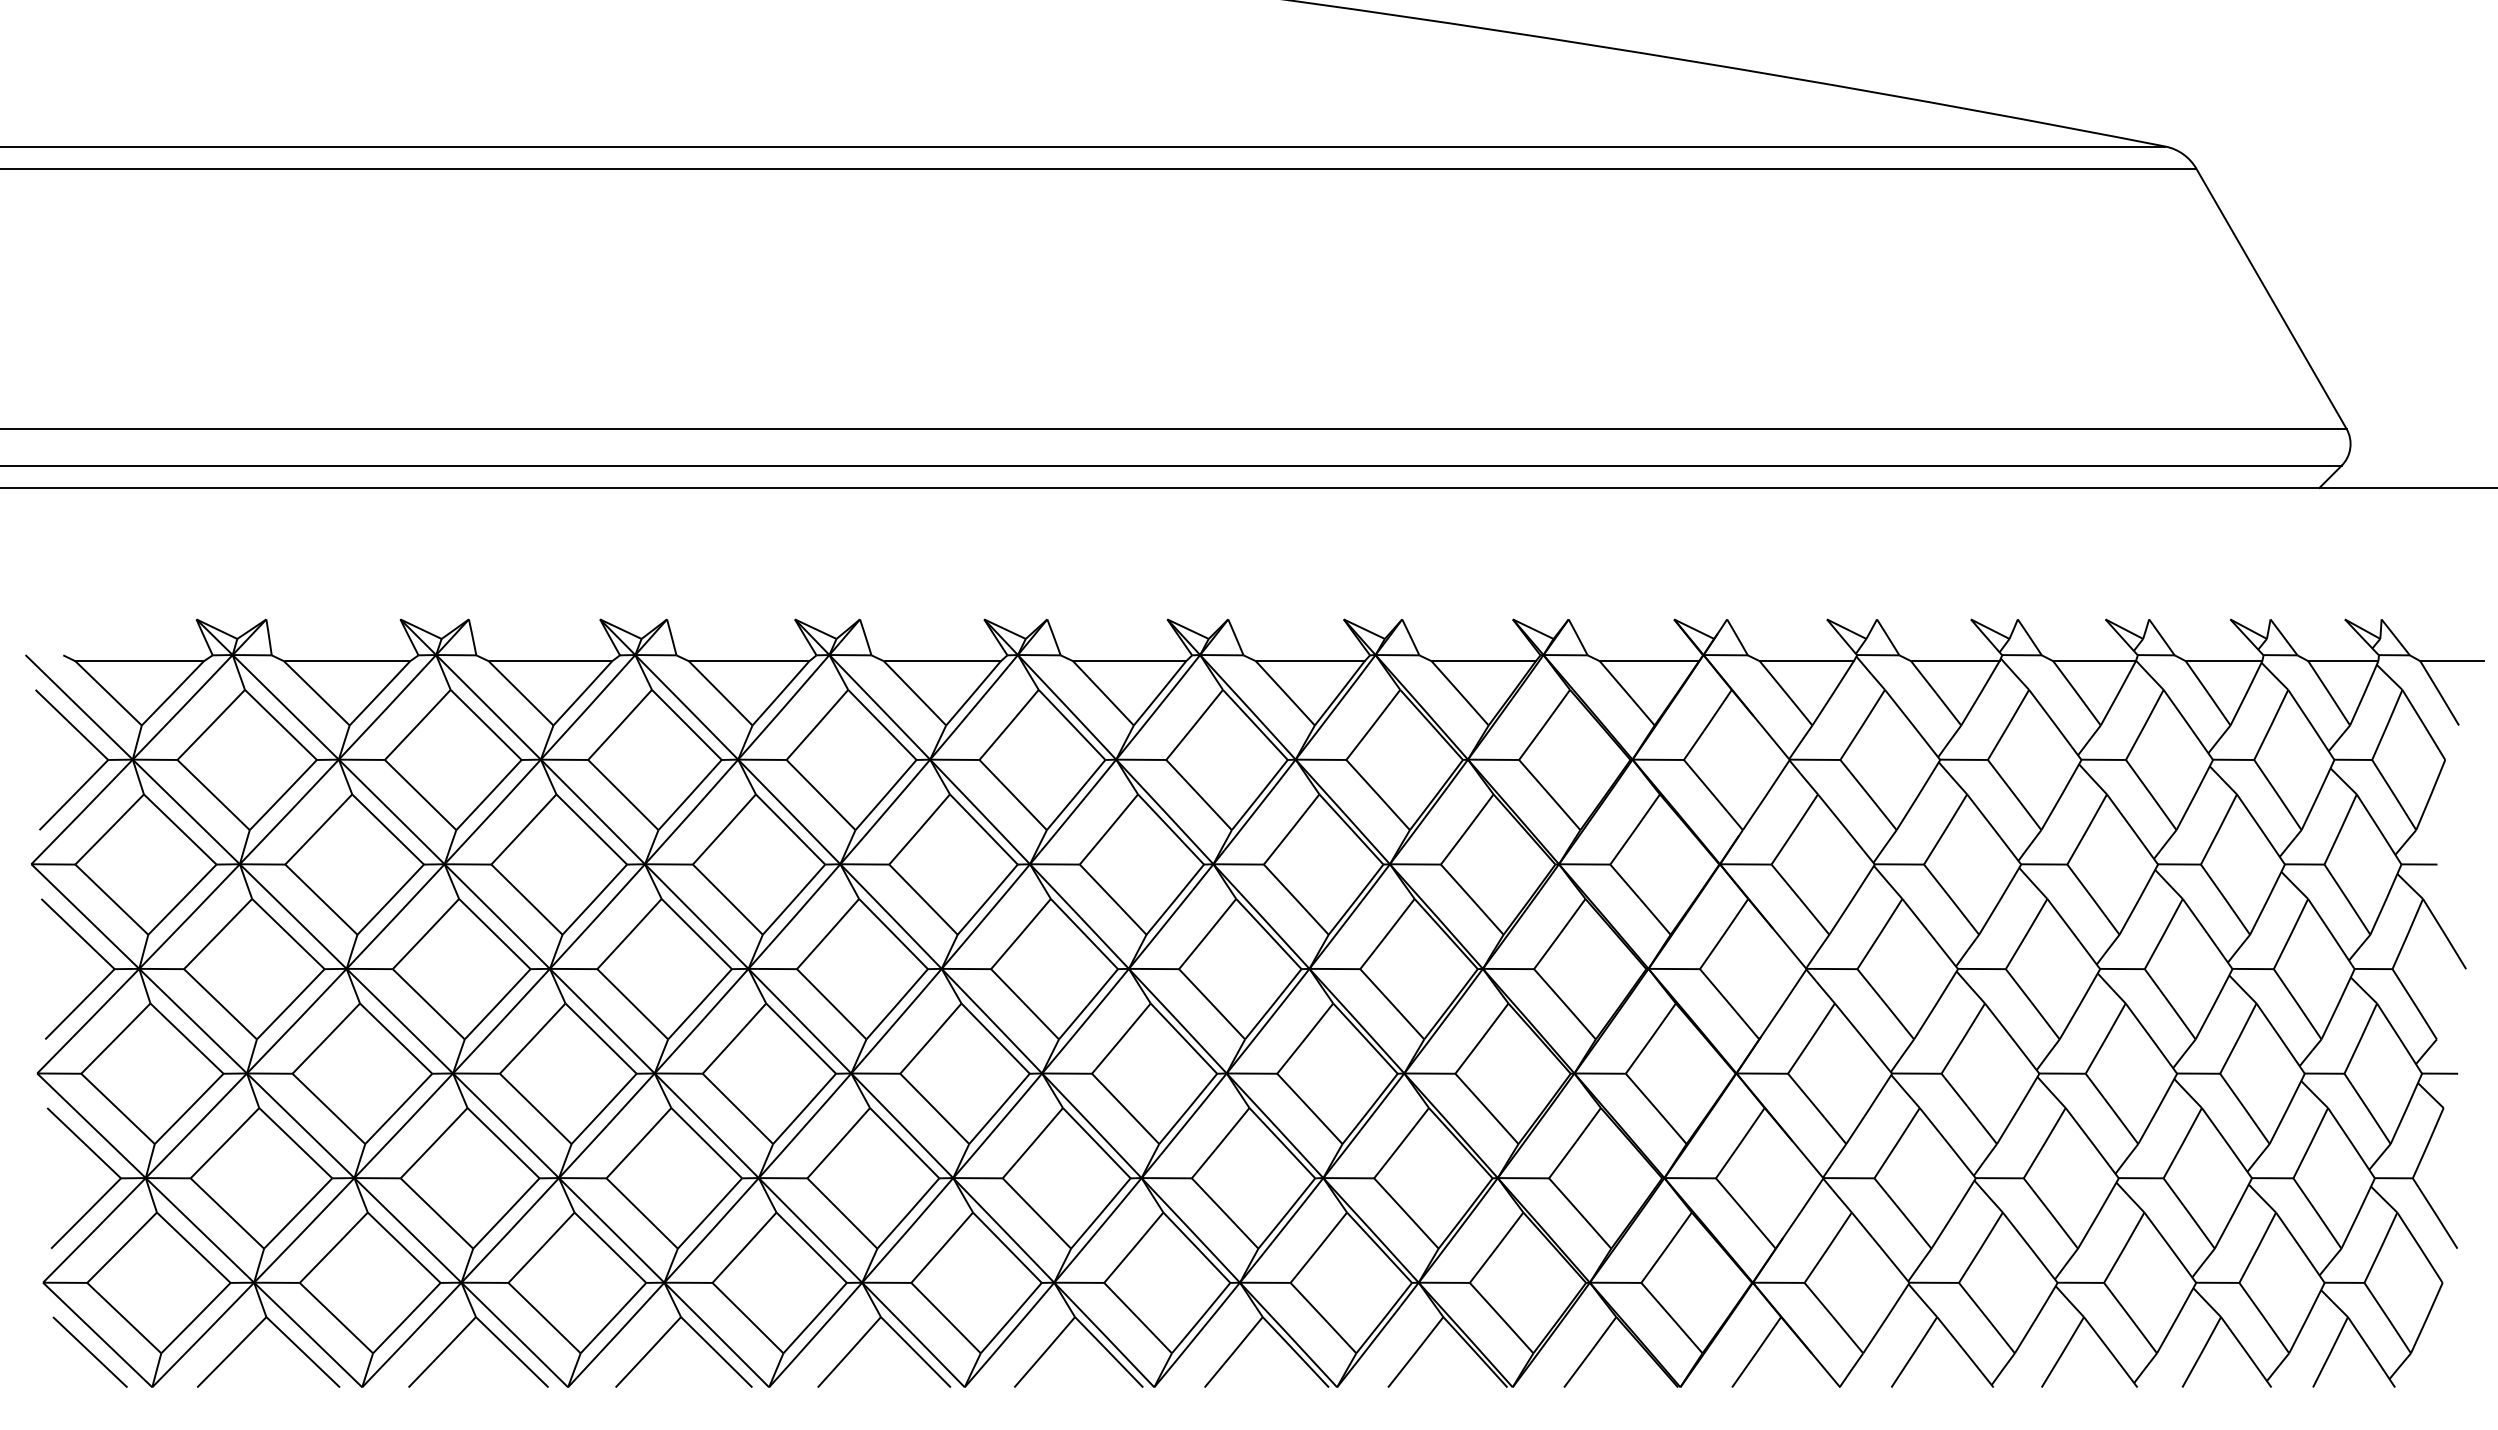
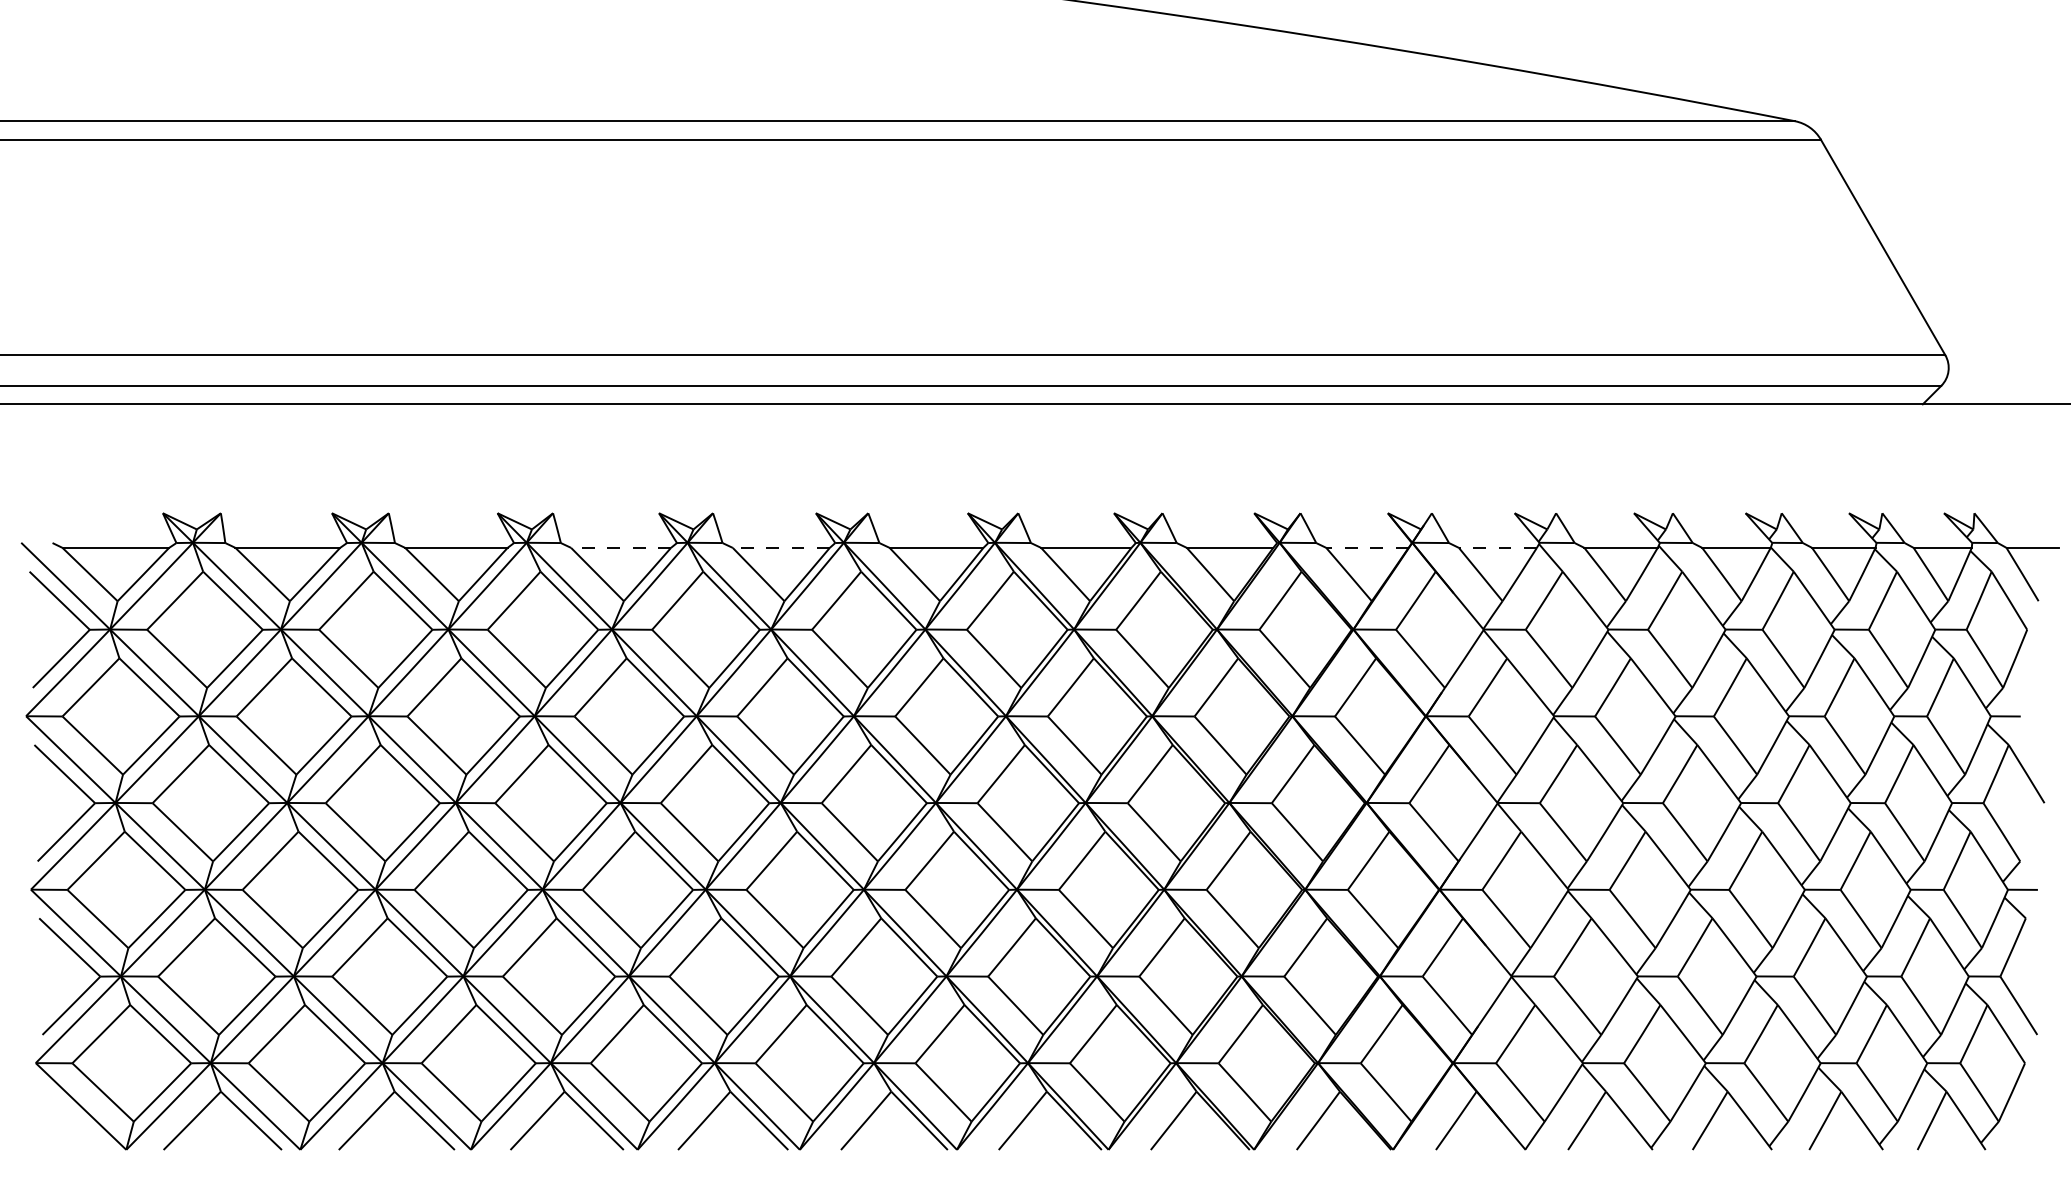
line: (748, 661) -> (620, 548), solid -> dashed
line: (942, 661) -> (781, 548), solid -> dashed
line: (1649, 661) -> (1367, 548), solid -> dashed
line: (1806, 661) -> (1497, 548), solid -> dashed
line: (89, 1351) -> (74, 1120), removed

